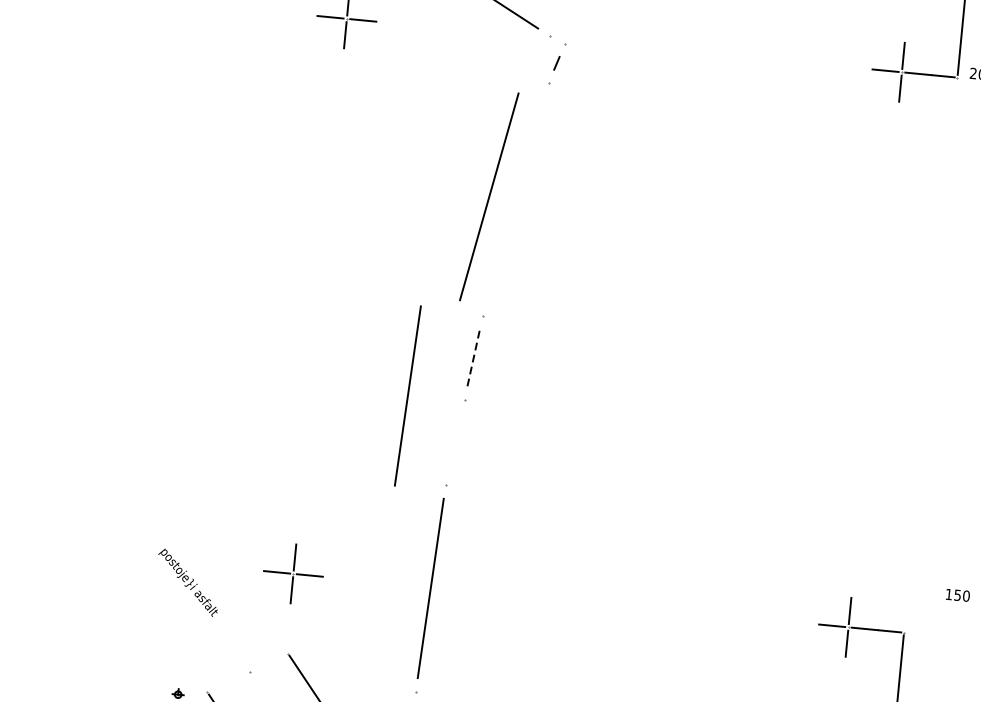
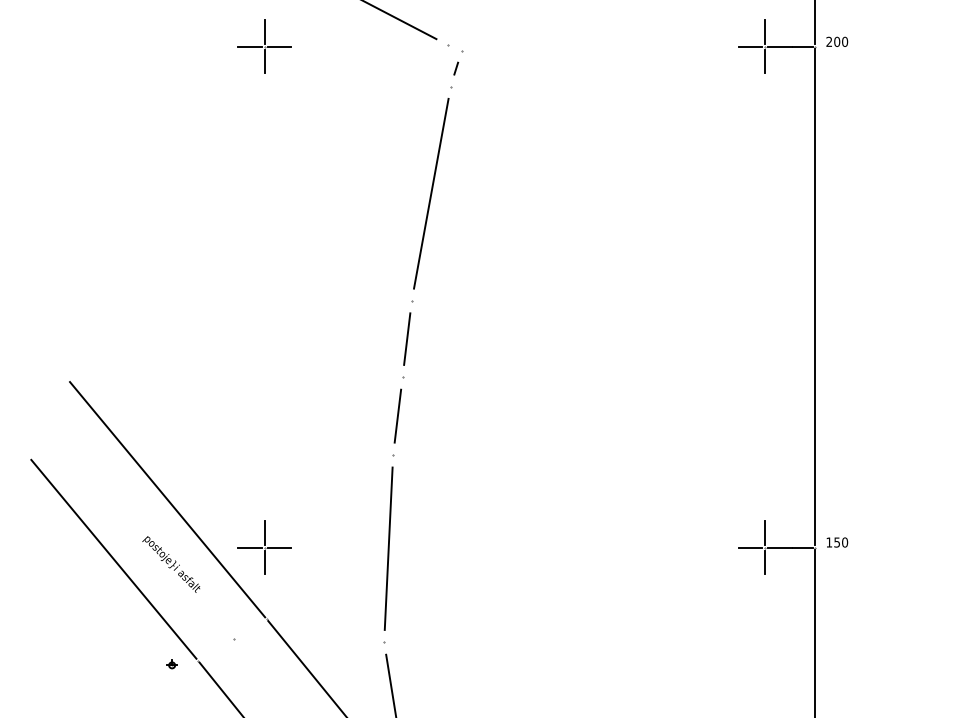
line: (489, 196) -> (431, 193), moved
line: (930, 355) -> (815, 297), added
line: (473, 358) -> (407, 339), dashed -> solid
line: (407, 395) -> (351, 378), removed
line: (454, 441) -> (397, 415), added
line: (190, 510) -> (167, 499), added
line: (124, 569) -> (113, 558), added
text: (958, 595) -> (837, 542), moved

